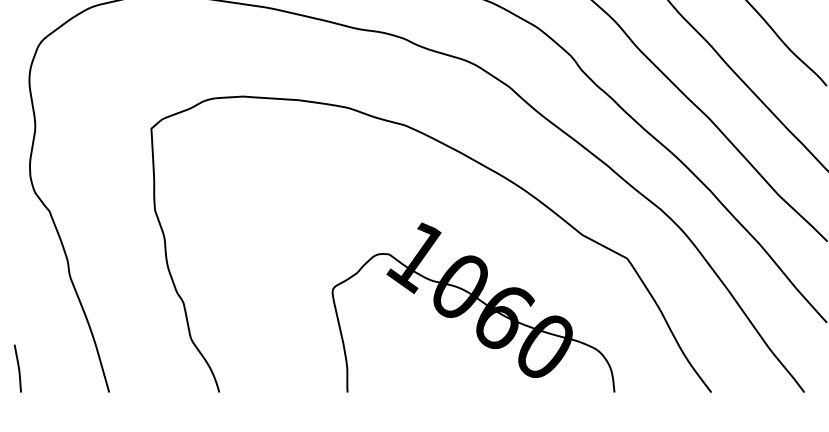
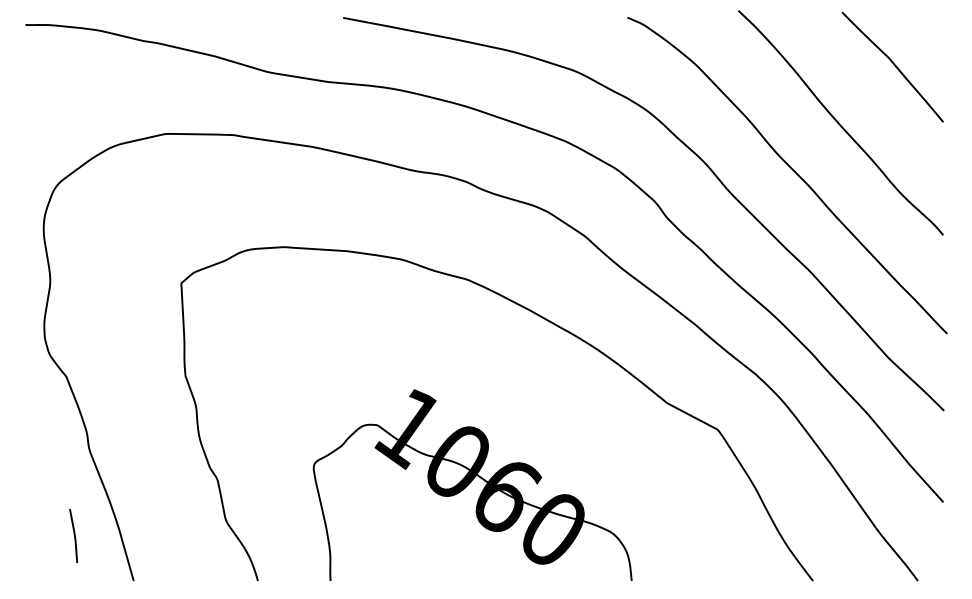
part: (473, 306) -> (472, 484), moved
curve: (17, 368) -> (73, 535), moved

